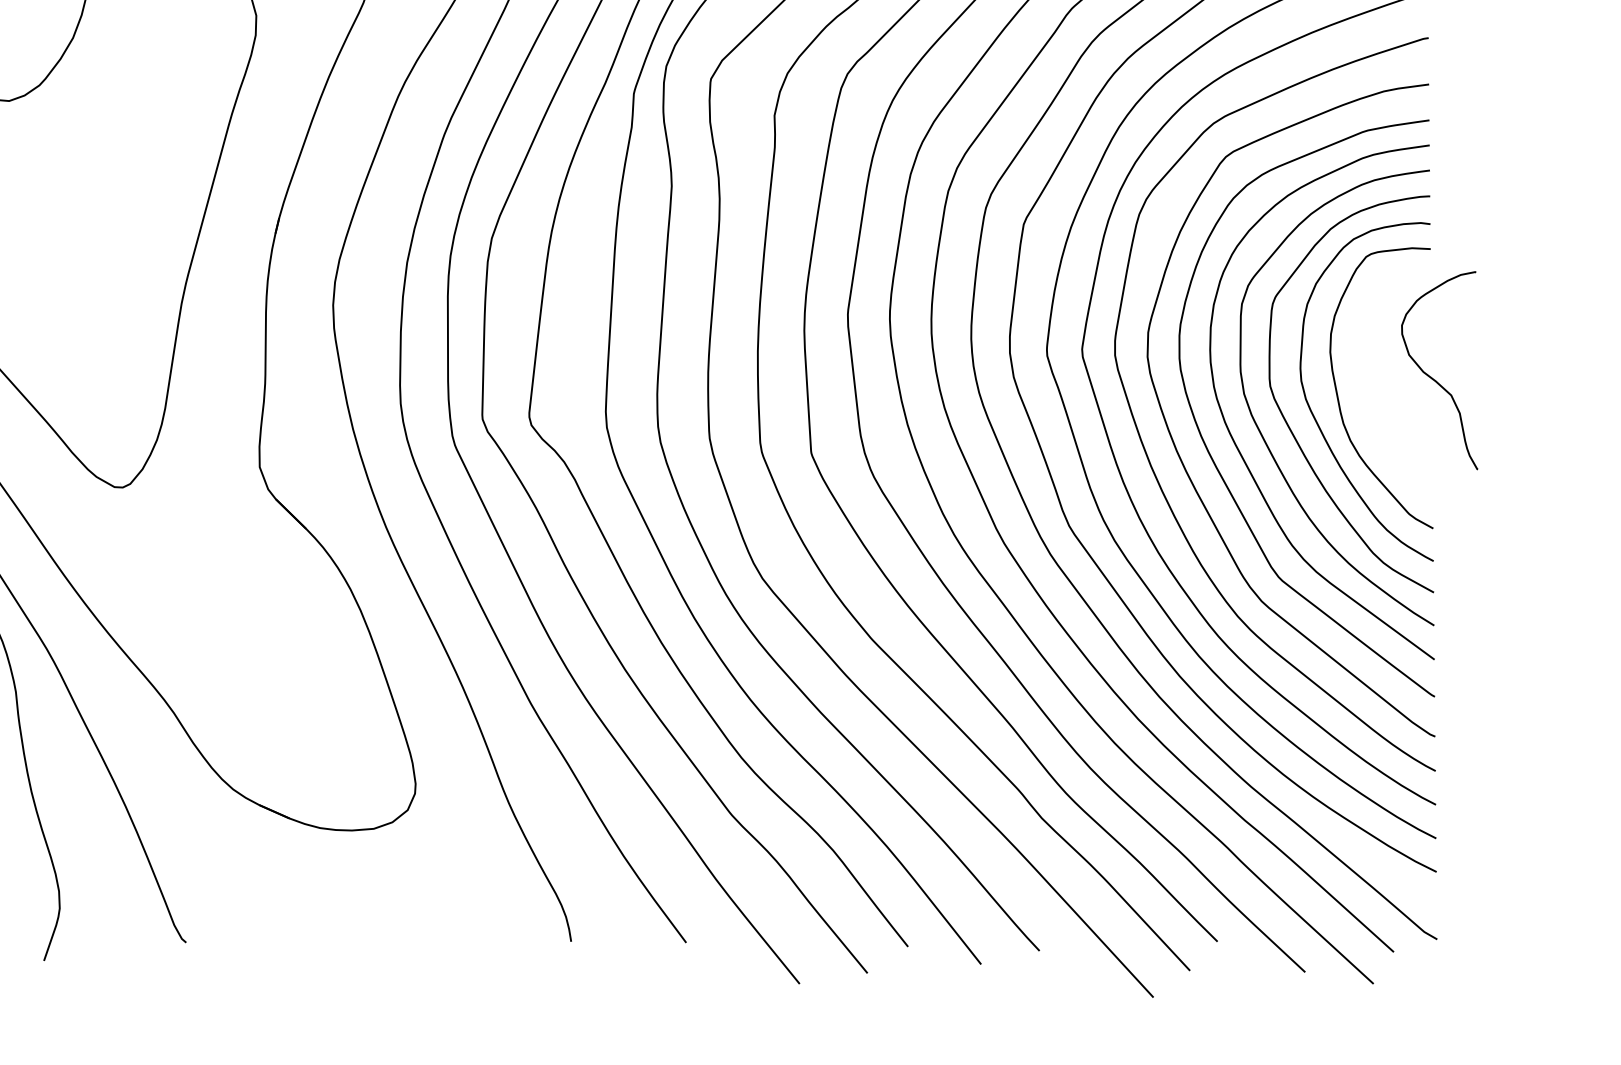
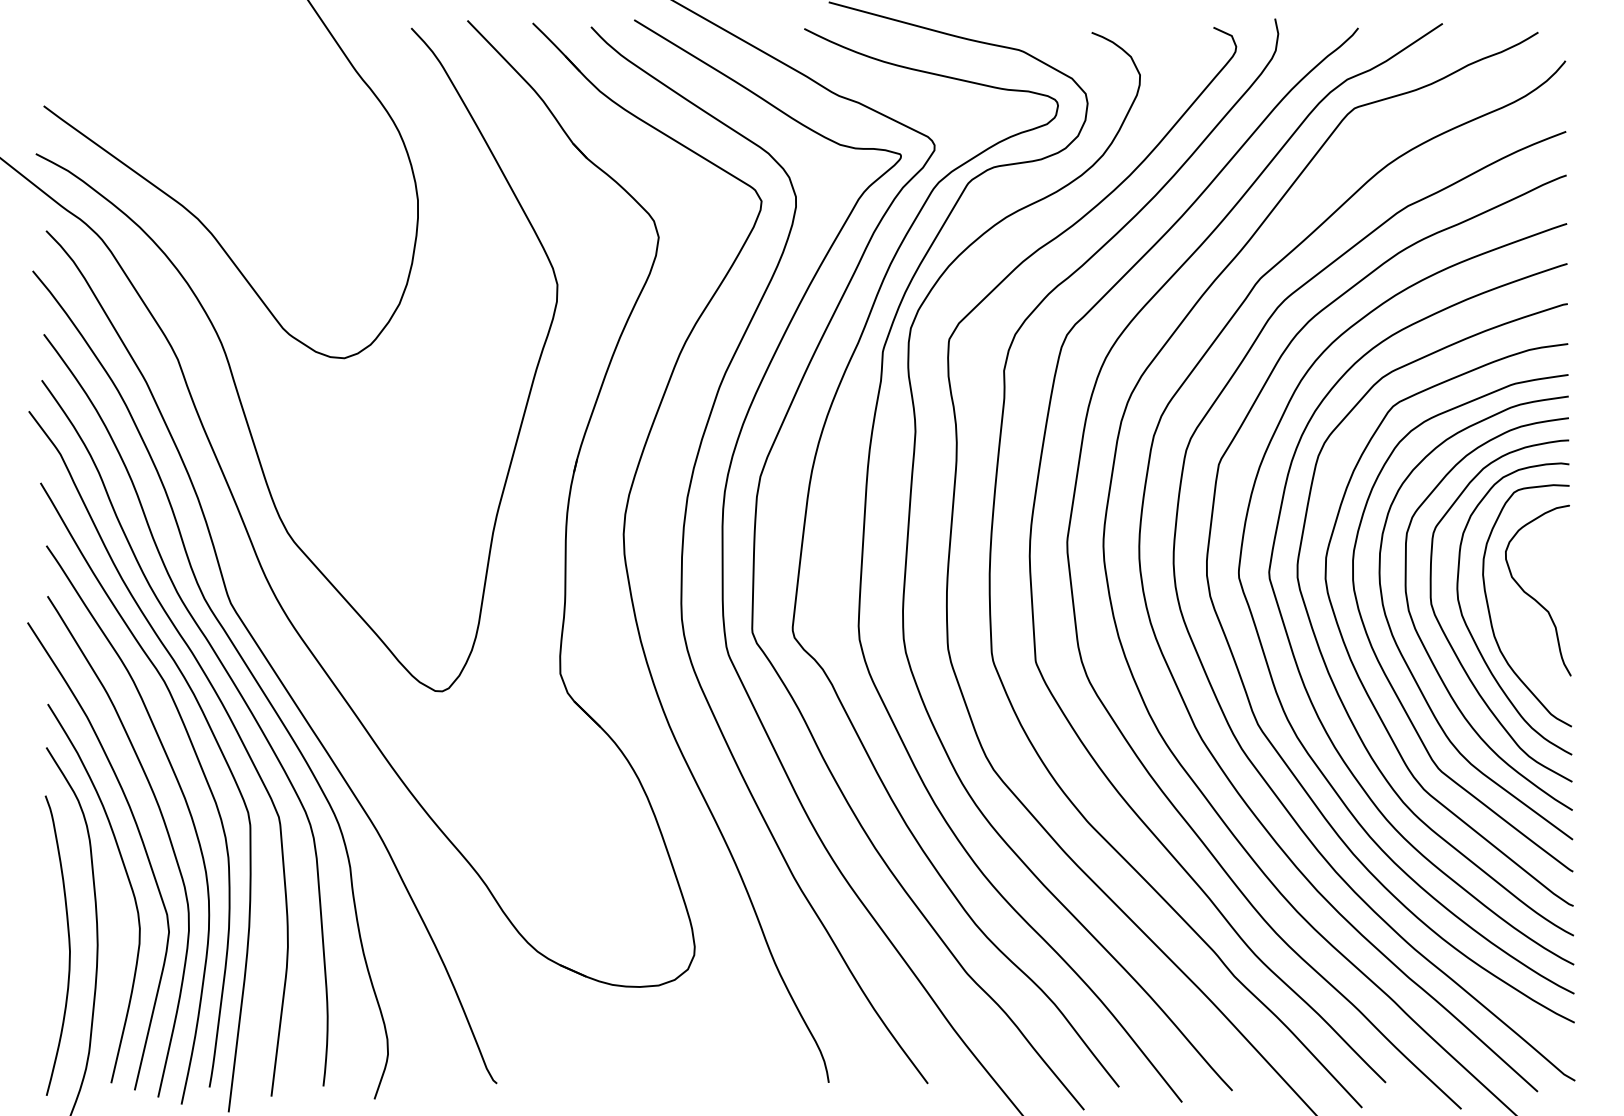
curve: (1432, 377) -> (1532, 596), moved

